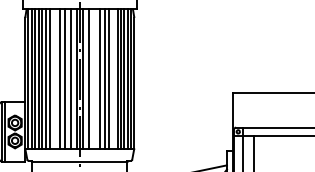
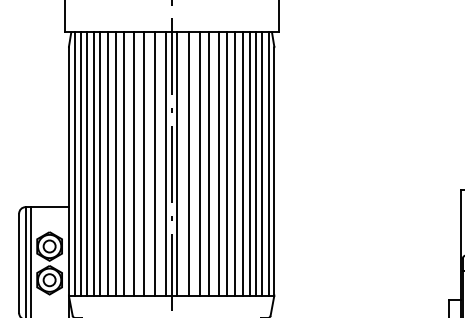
line: (54, 79) -> (123, 164), added
line: (94, 79) -> (199, 164), added
line: (113, 79) -> (235, 164), added

